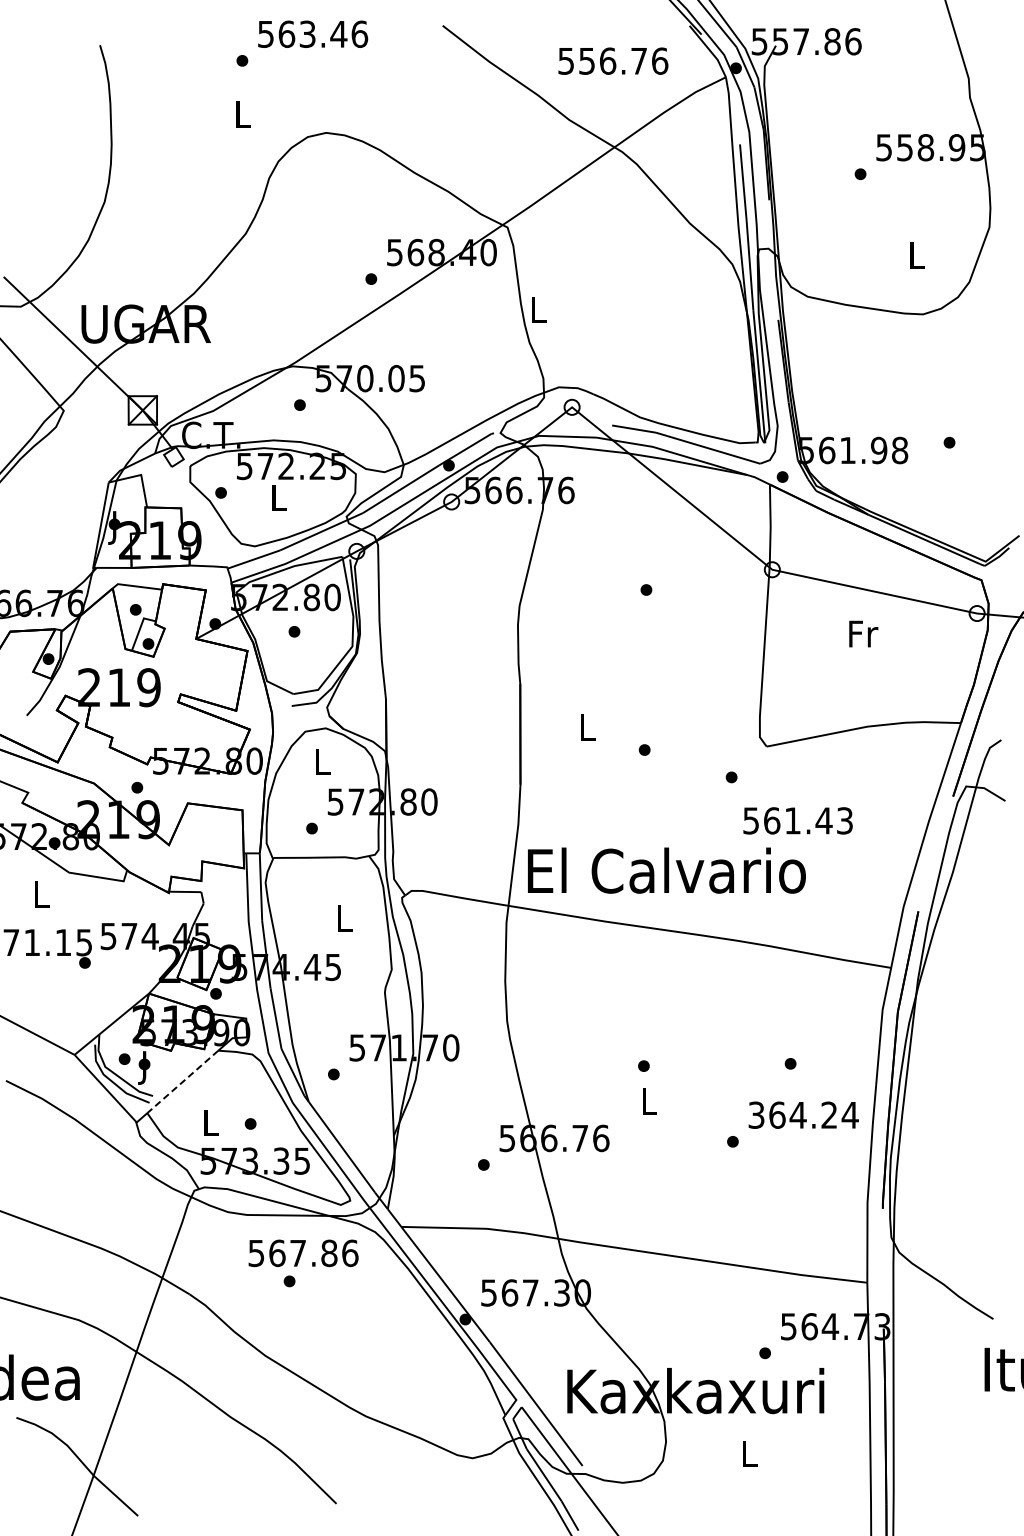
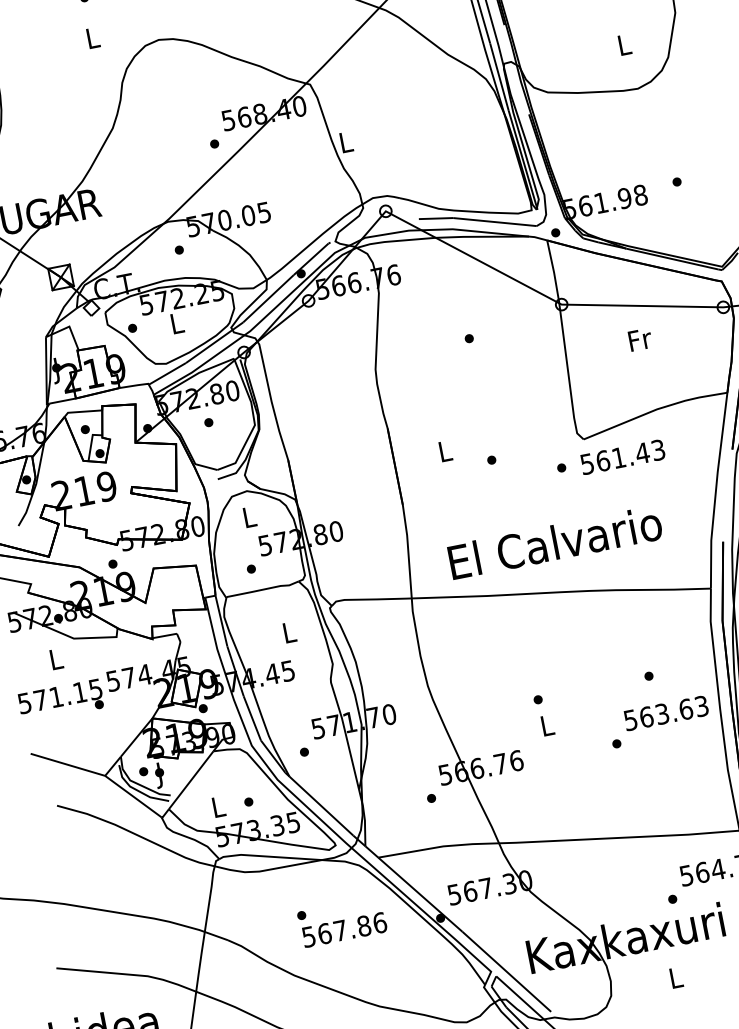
text: (797, 820) -> (622, 456), moved
text: (666, 870) -> (554, 542), moved
line: (182, 1082) -> (191, 780), dashed -> solid
text: (803, 1114) -> (666, 712), 364.24 -> 563.63
text: (303, 1253) -> (344, 930), moved

